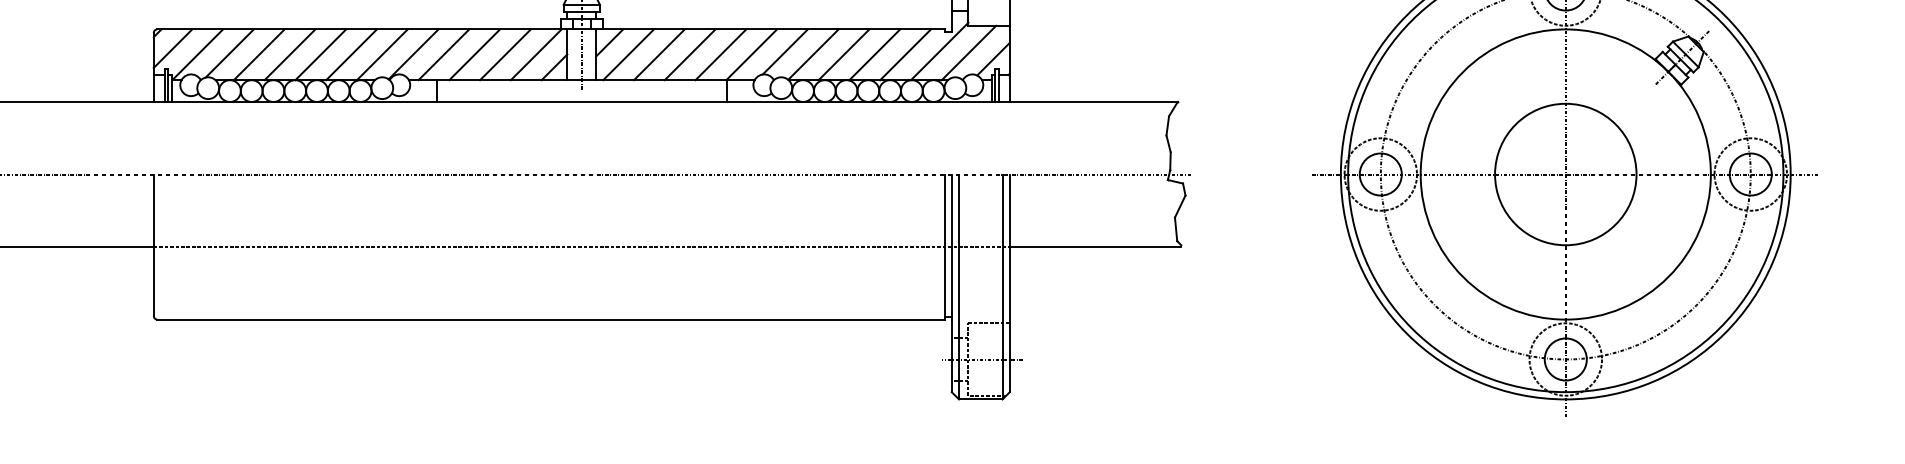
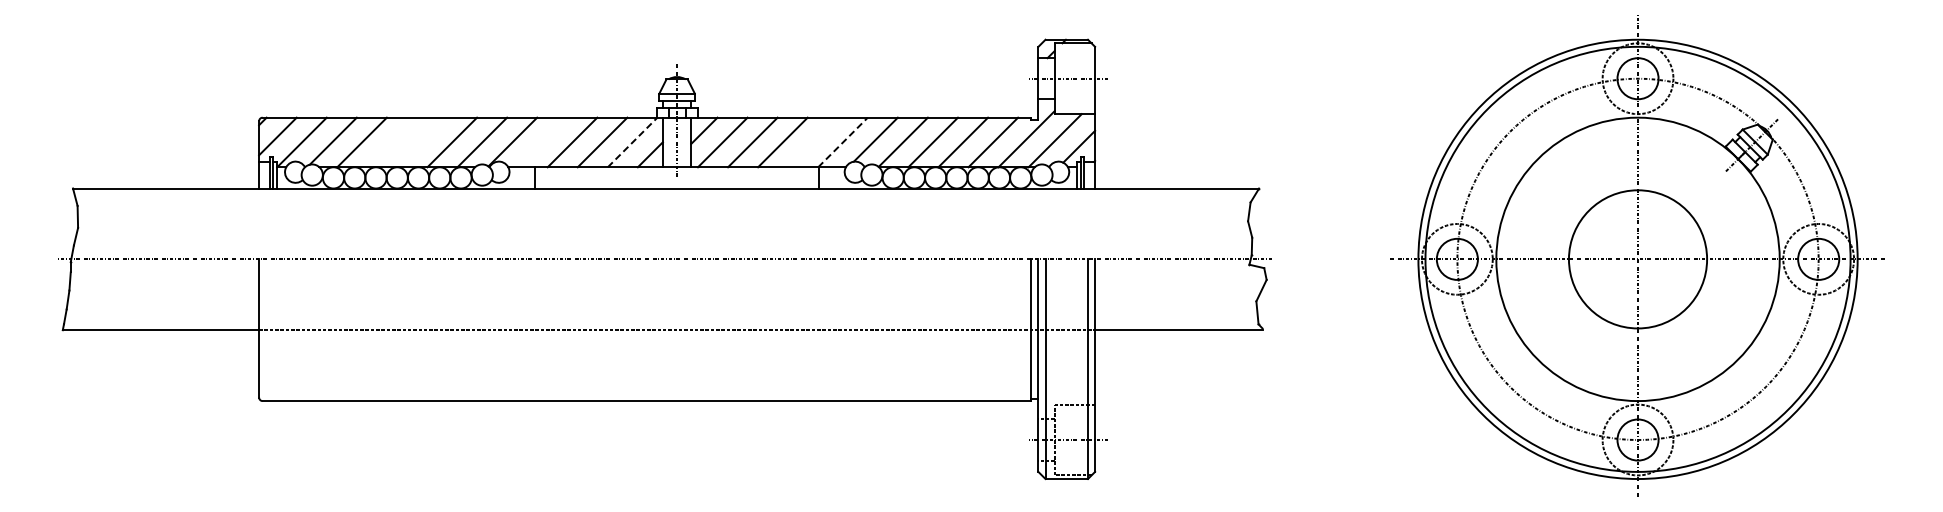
line: (289, 54) -> (391, 142), removed
line: (321, 54) -> (422, 142), removed
line: (443, 54) -> (542, 142), removed
line: (536, 54) -> (632, 142), solid -> dashed
line: (720, 54) -> (812, 142), removed
line: (752, 54) -> (843, 142), solid -> dashed

